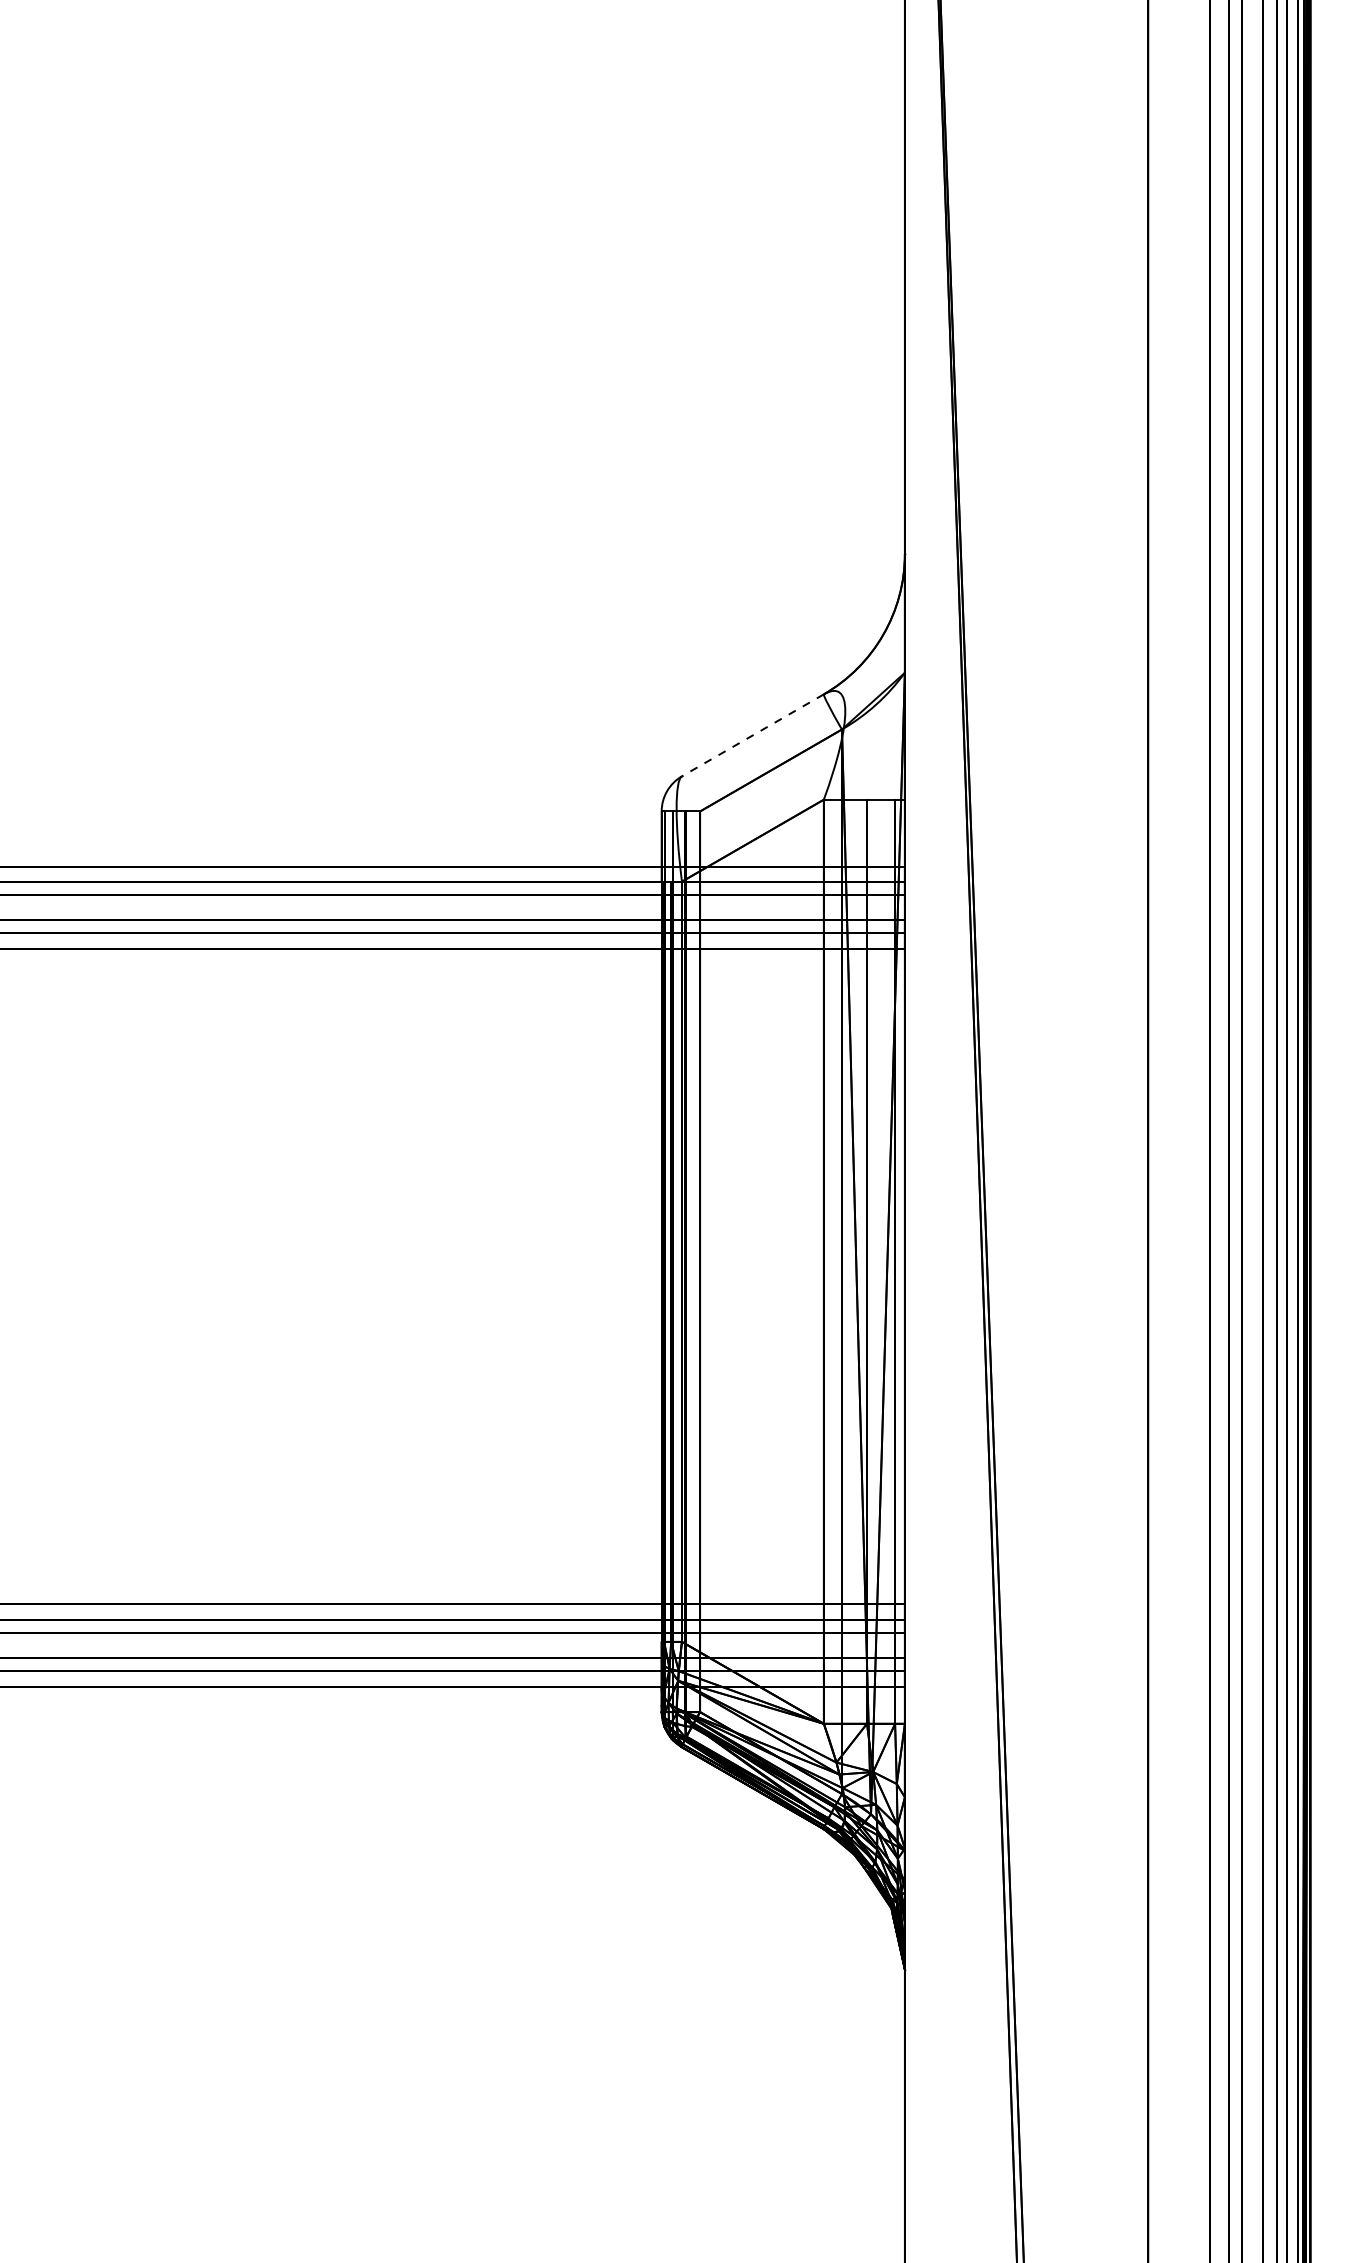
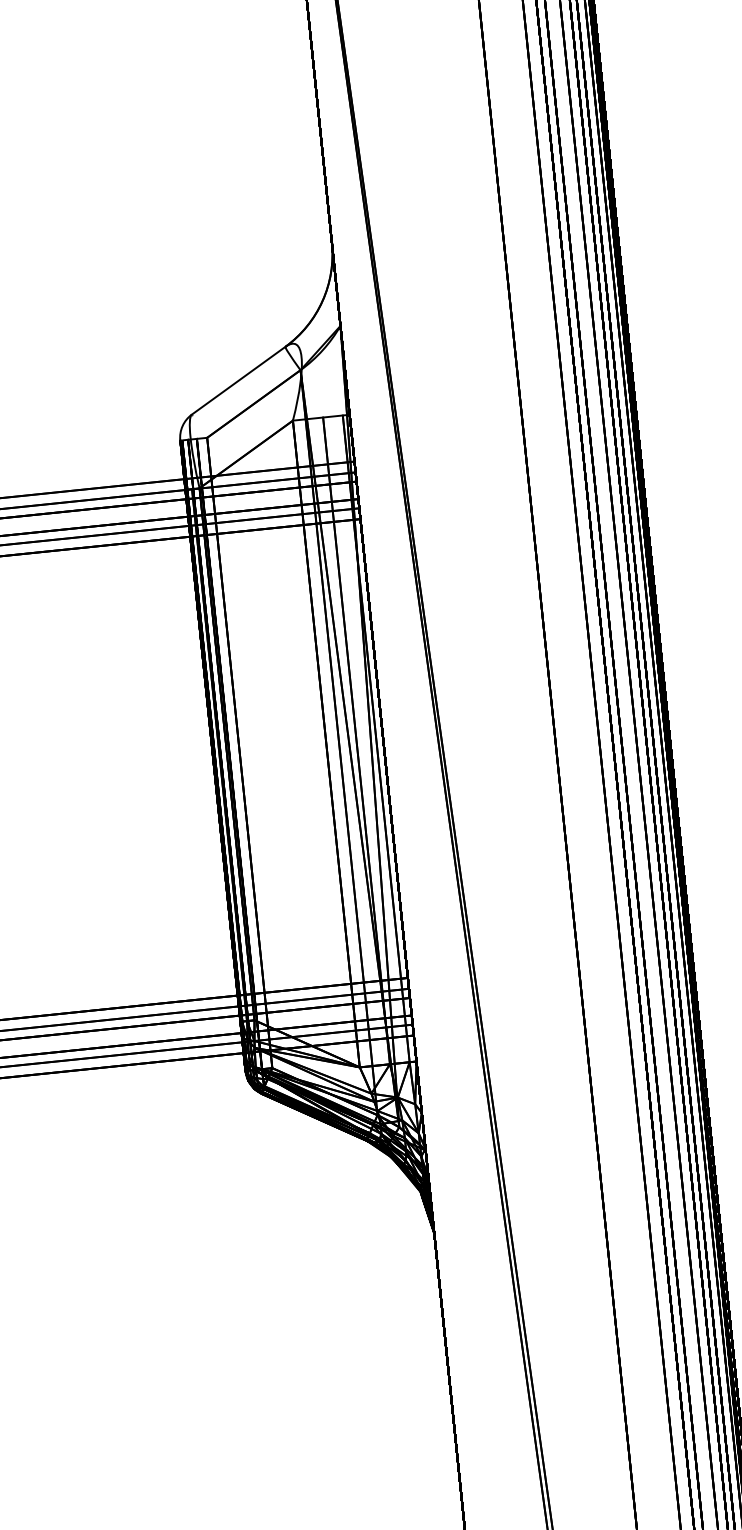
line: (752, 735) -> (238, 380), dashed -> solid

